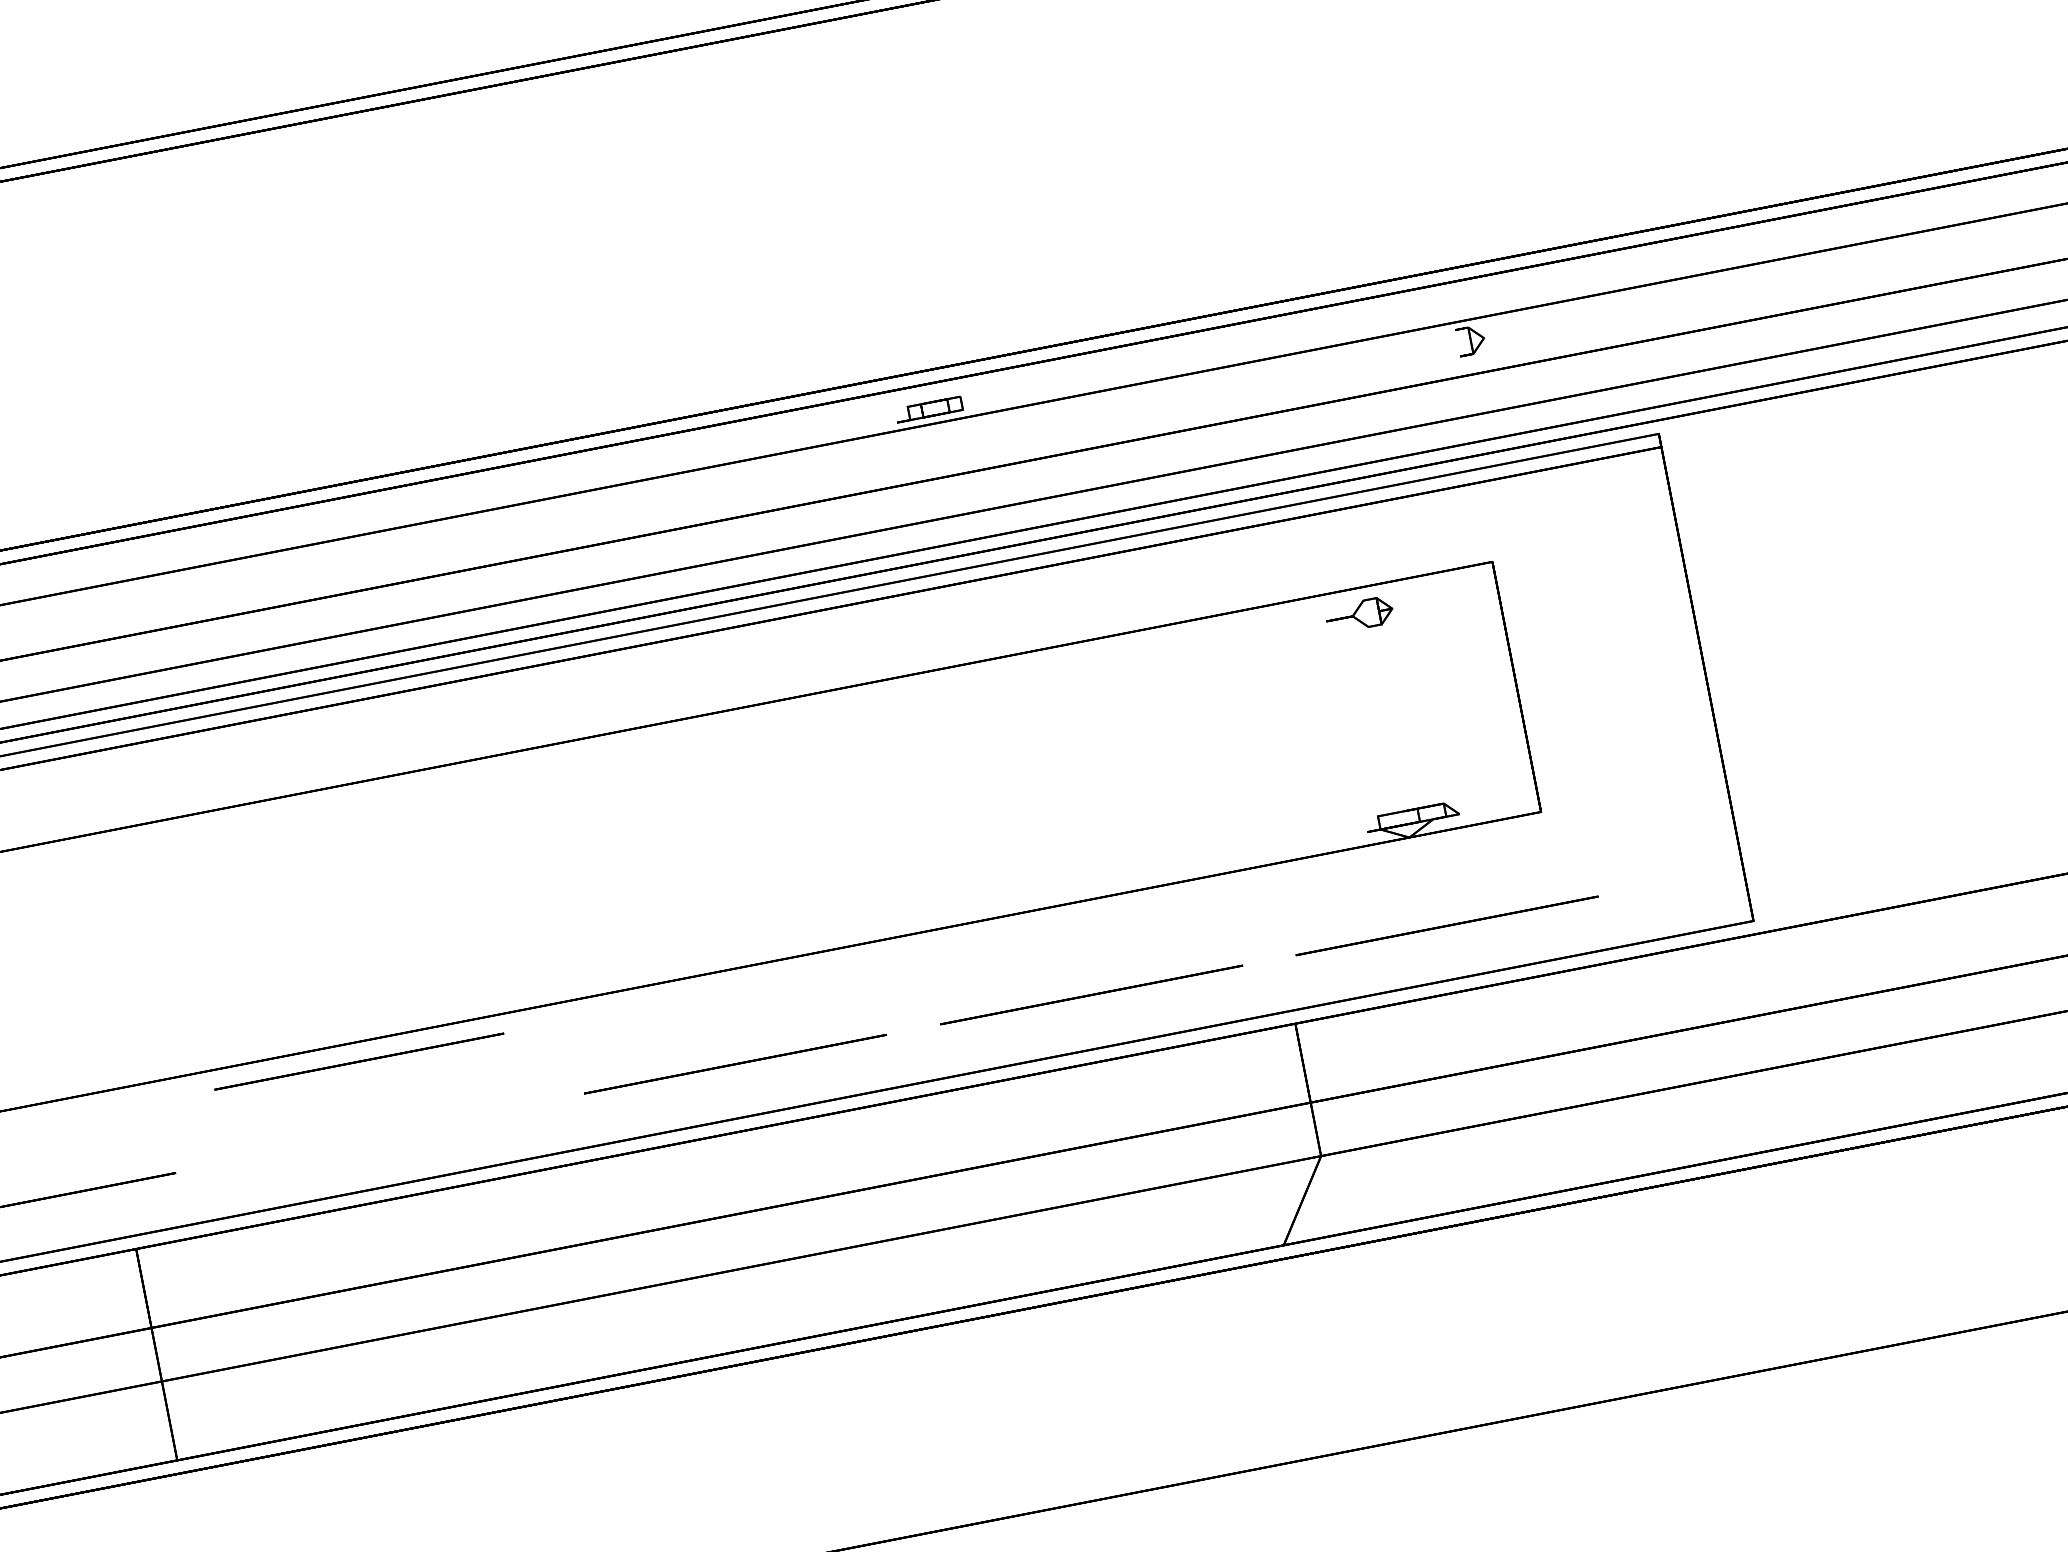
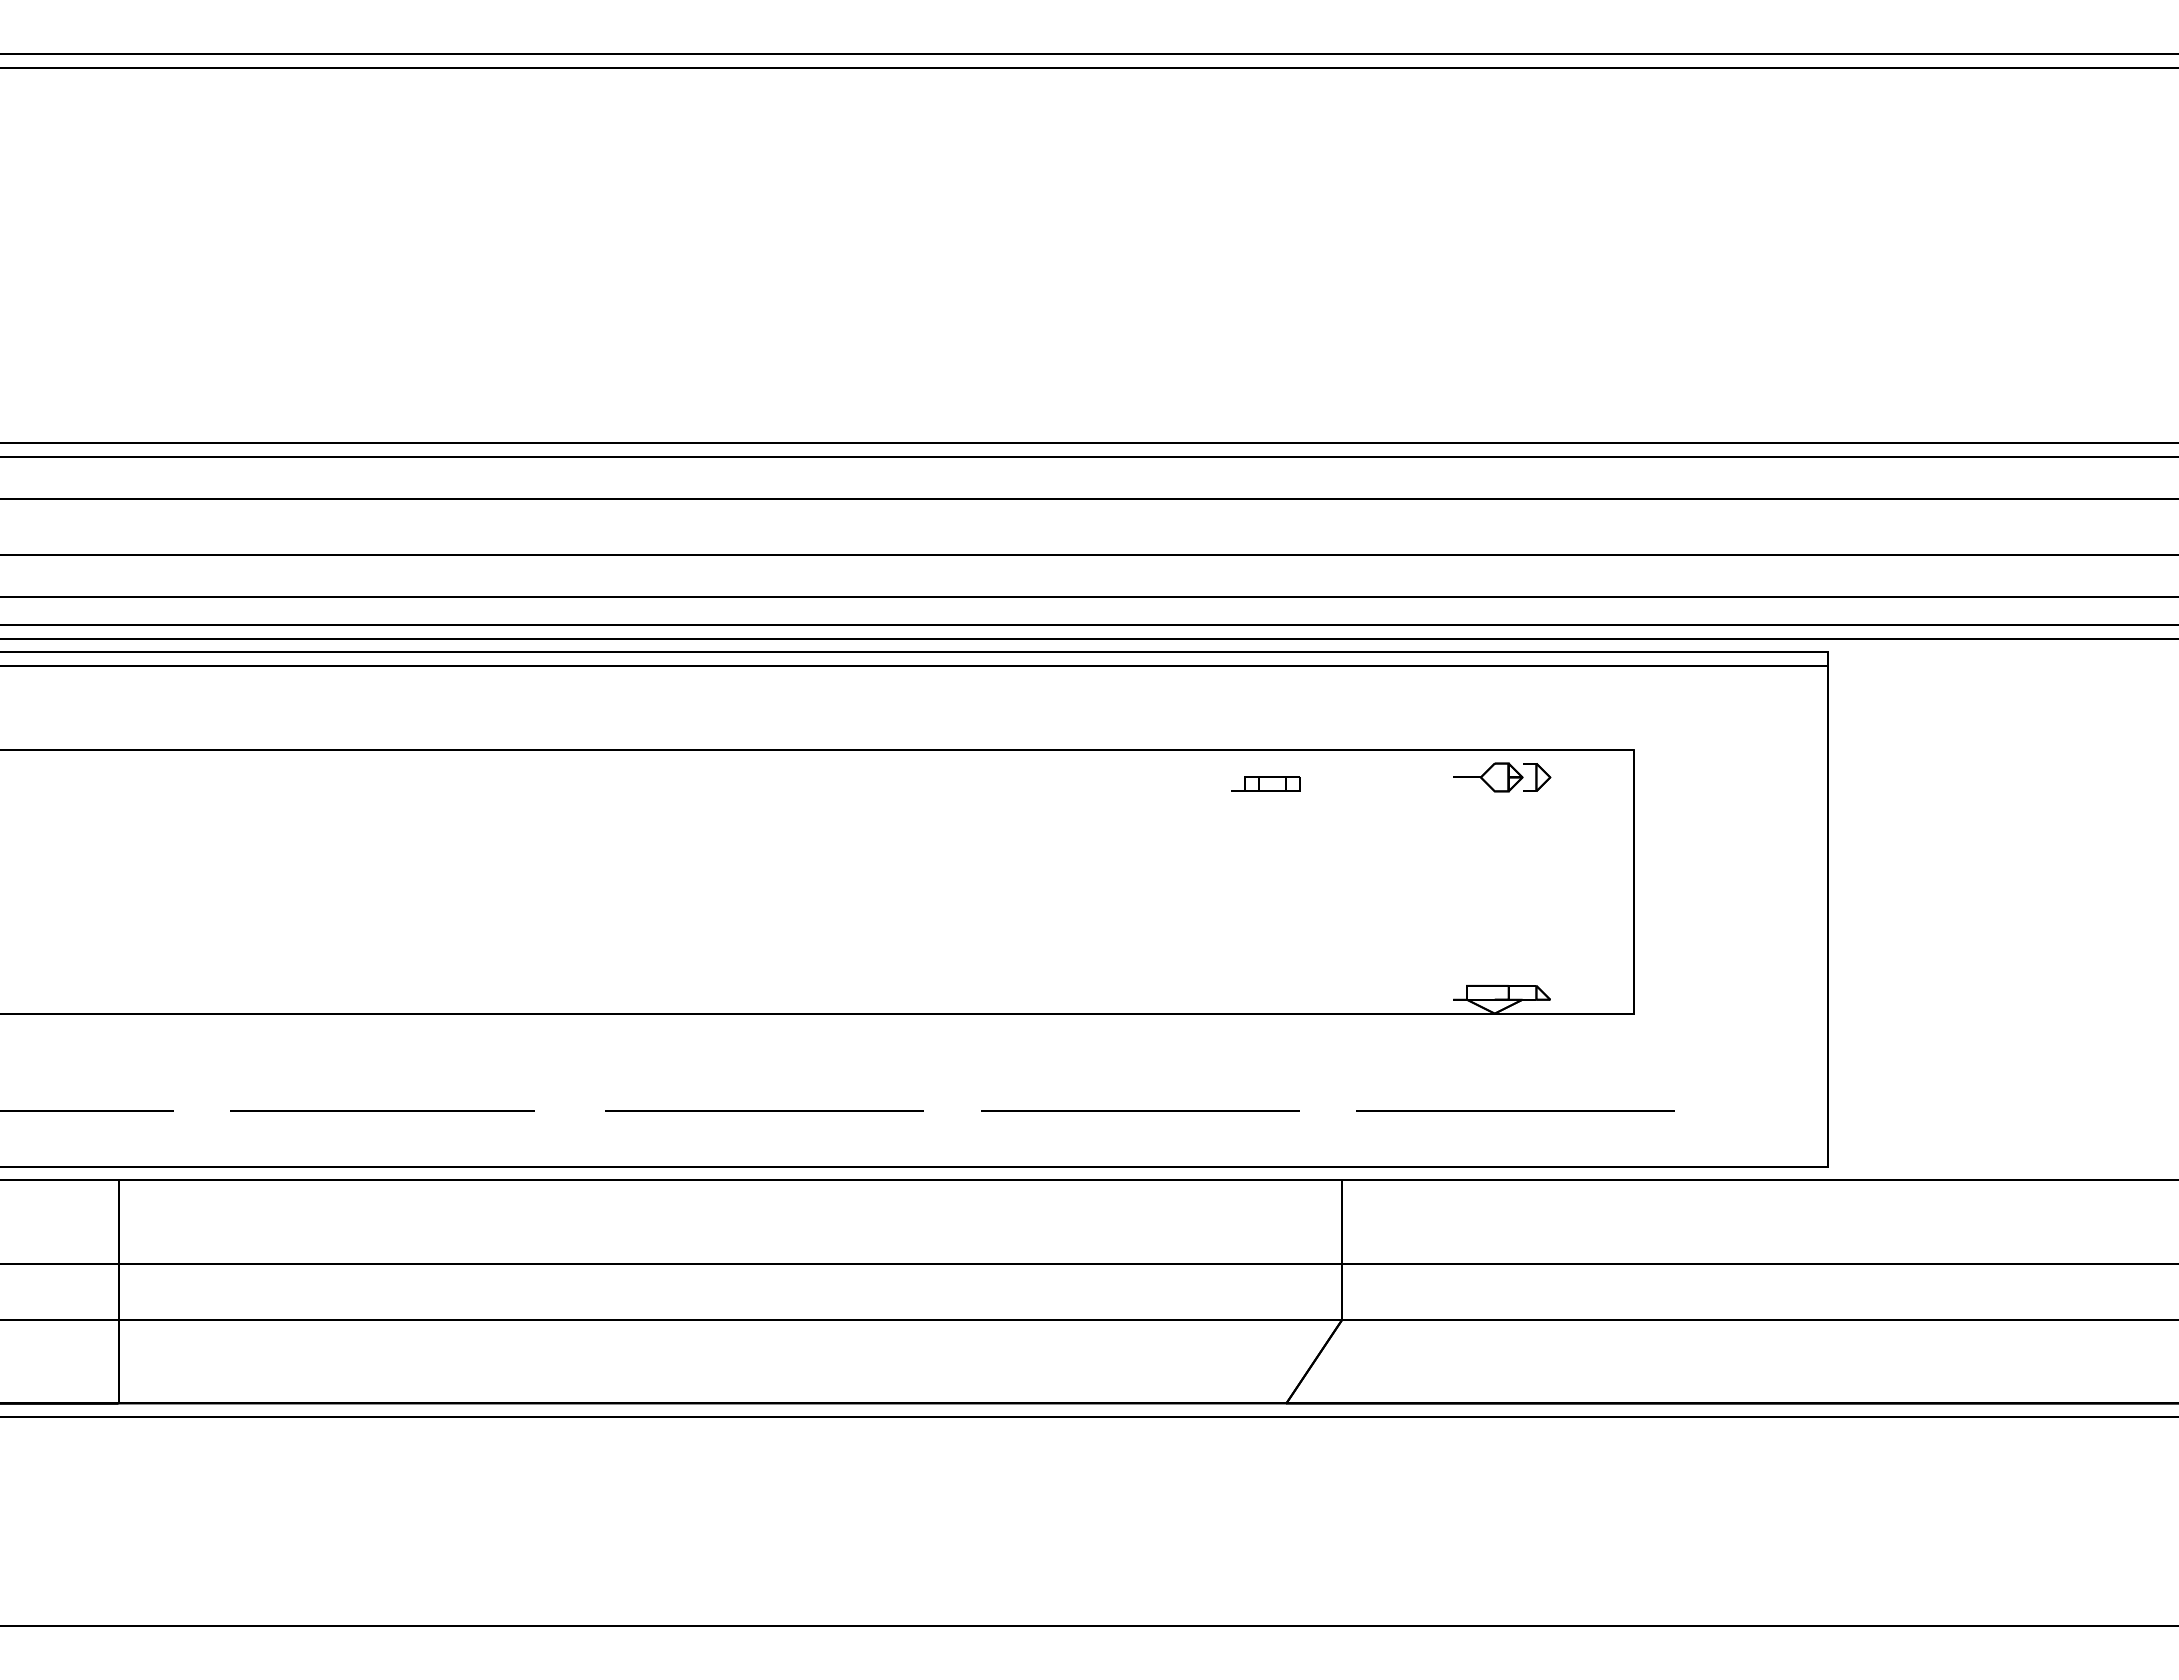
part: (1471, 340) -> (1537, 777), moved
part: (928, 408) -> (1265, 783), moved
line: (359, 1061) -> (382, 1110), moved

